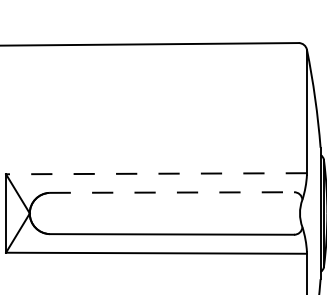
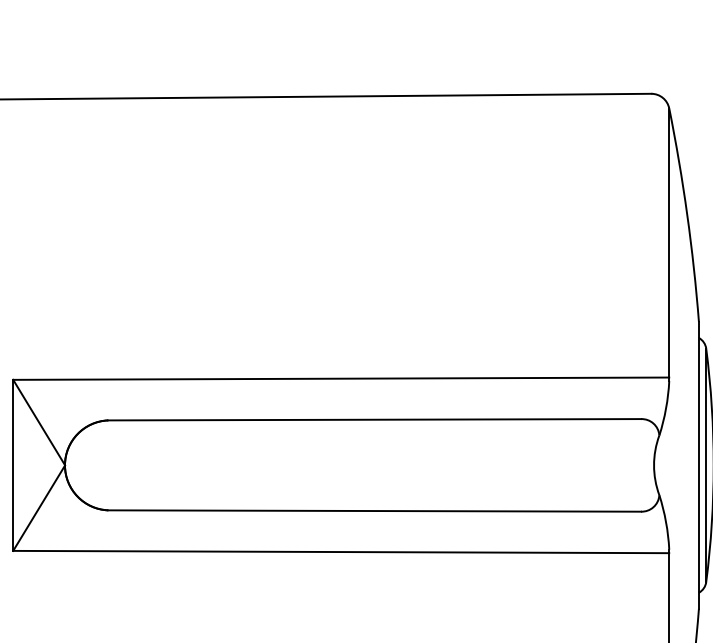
line: (155, 173) -> (339, 378), dashed -> solid
line: (172, 192) -> (376, 419), dashed -> solid

